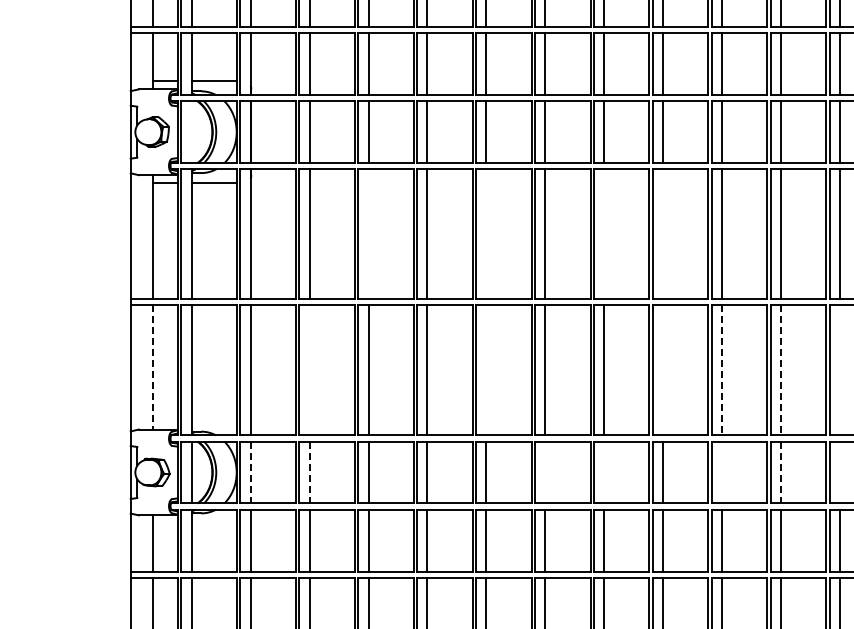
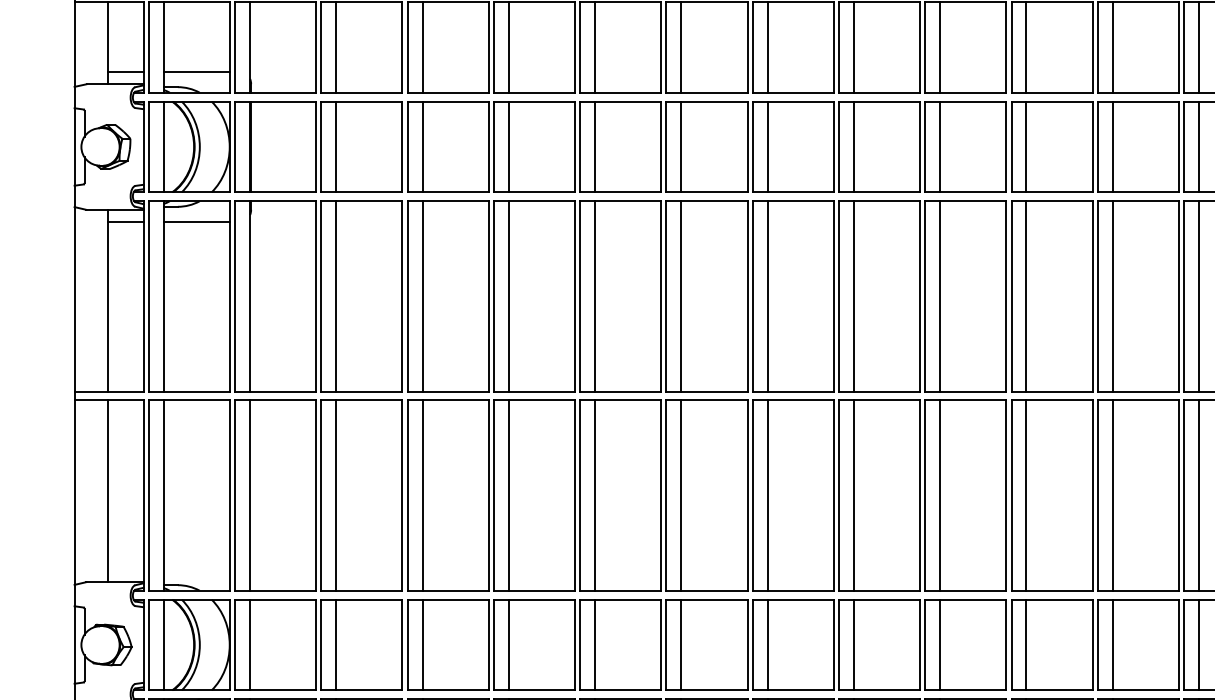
line: (191, 132) -> (163, 147), added
line: (368, 234) -> (422, 296), added
line: (486, 234) -> (595, 296), added
line: (604, 234) -> (768, 296), added
line: (663, 234) -> (854, 296), added
line: (153, 368) -> (107, 492), dashed -> solid
line: (309, 370) -> (336, 495), added
line: (486, 370) -> (595, 495), added
line: (663, 370) -> (854, 495), added
line: (722, 370) -> (940, 495), dashed -> solid
line: (781, 370) -> (1027, 495), dashed -> solid
line: (840, 370) -> (1113, 495), added
line: (250, 472) -> (249, 644), dashed -> solid
line: (309, 472) -> (336, 644), dashed -> solid
line: (545, 472) -> (681, 644), added
line: (604, 472) -> (768, 644), added
line: (722, 472) -> (940, 644), added
line: (781, 472) -> (1027, 644), dashed -> solid
line: (840, 472) -> (1113, 644), added

